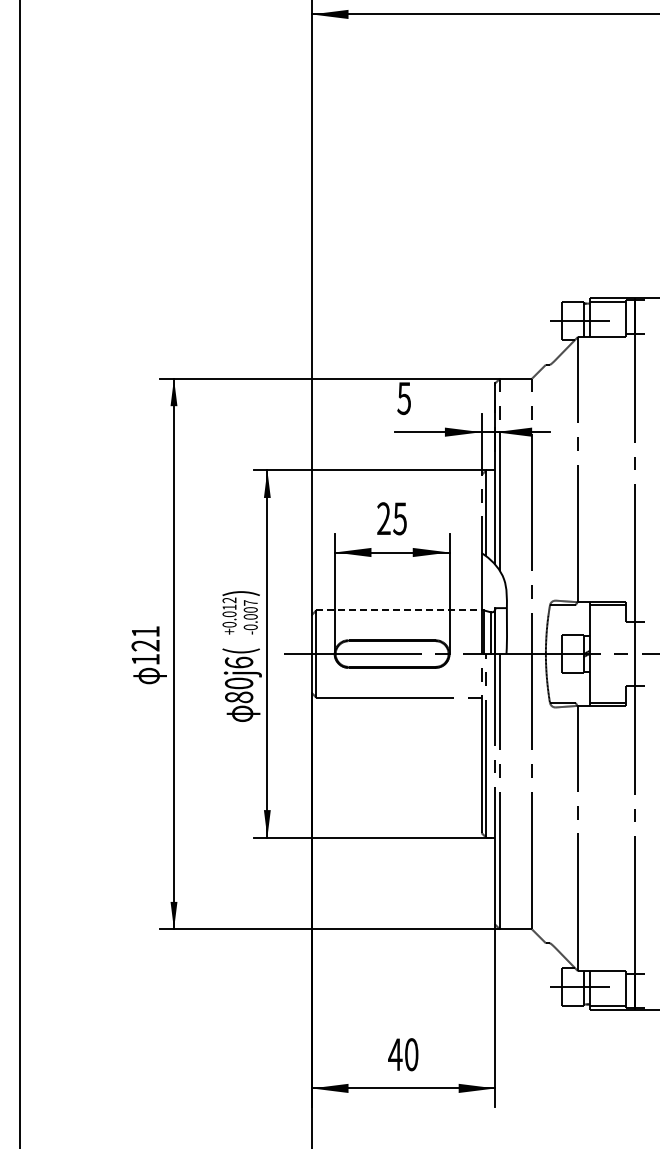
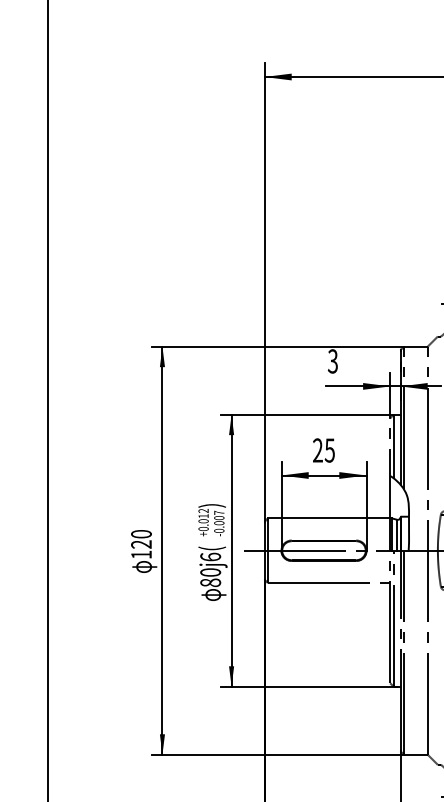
text: (403, 397) -> (332, 360), 5 -> 3
line: (400, 610) -> (330, 518), dashed -> solid
text: (145, 631) -> (141, 534), 121 -> 120

